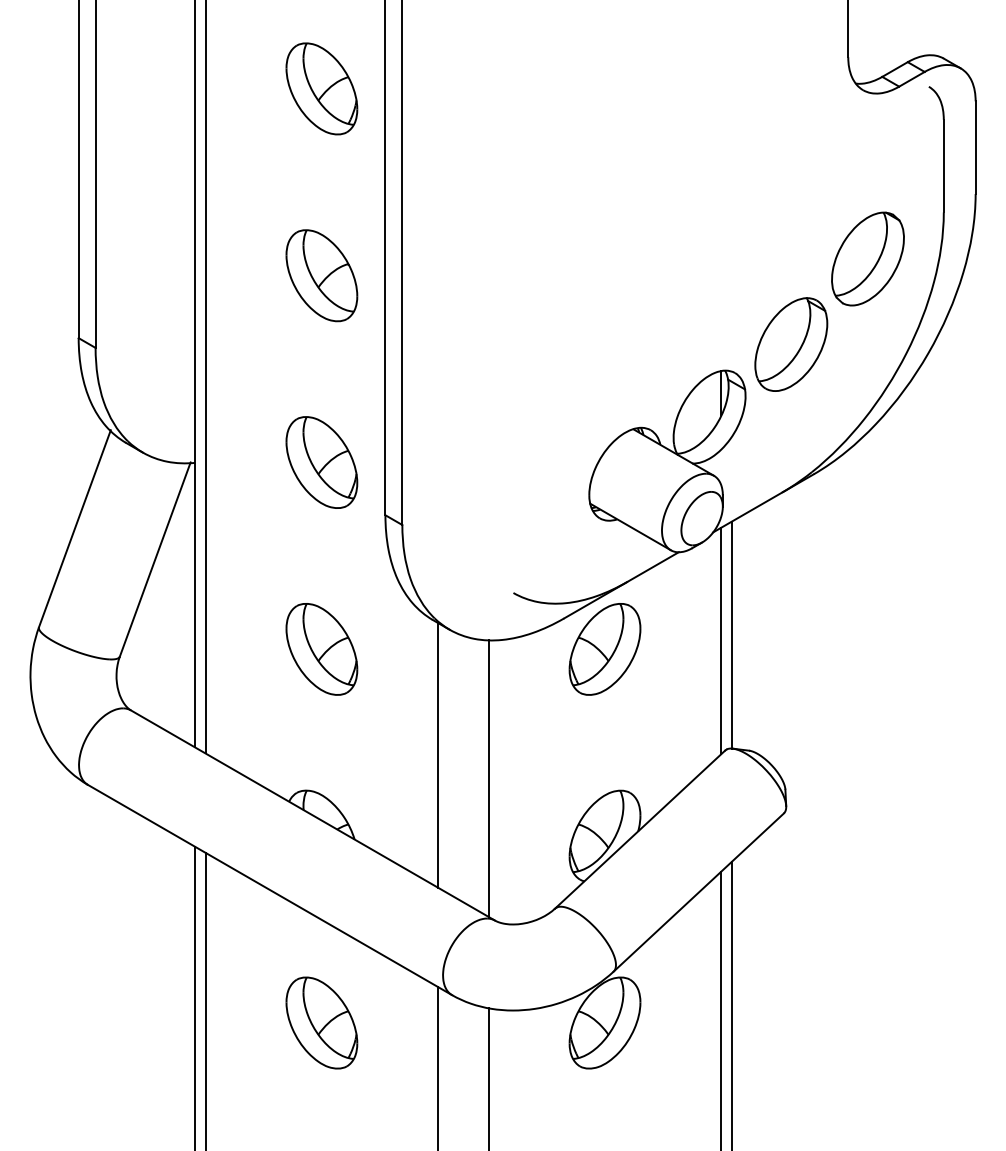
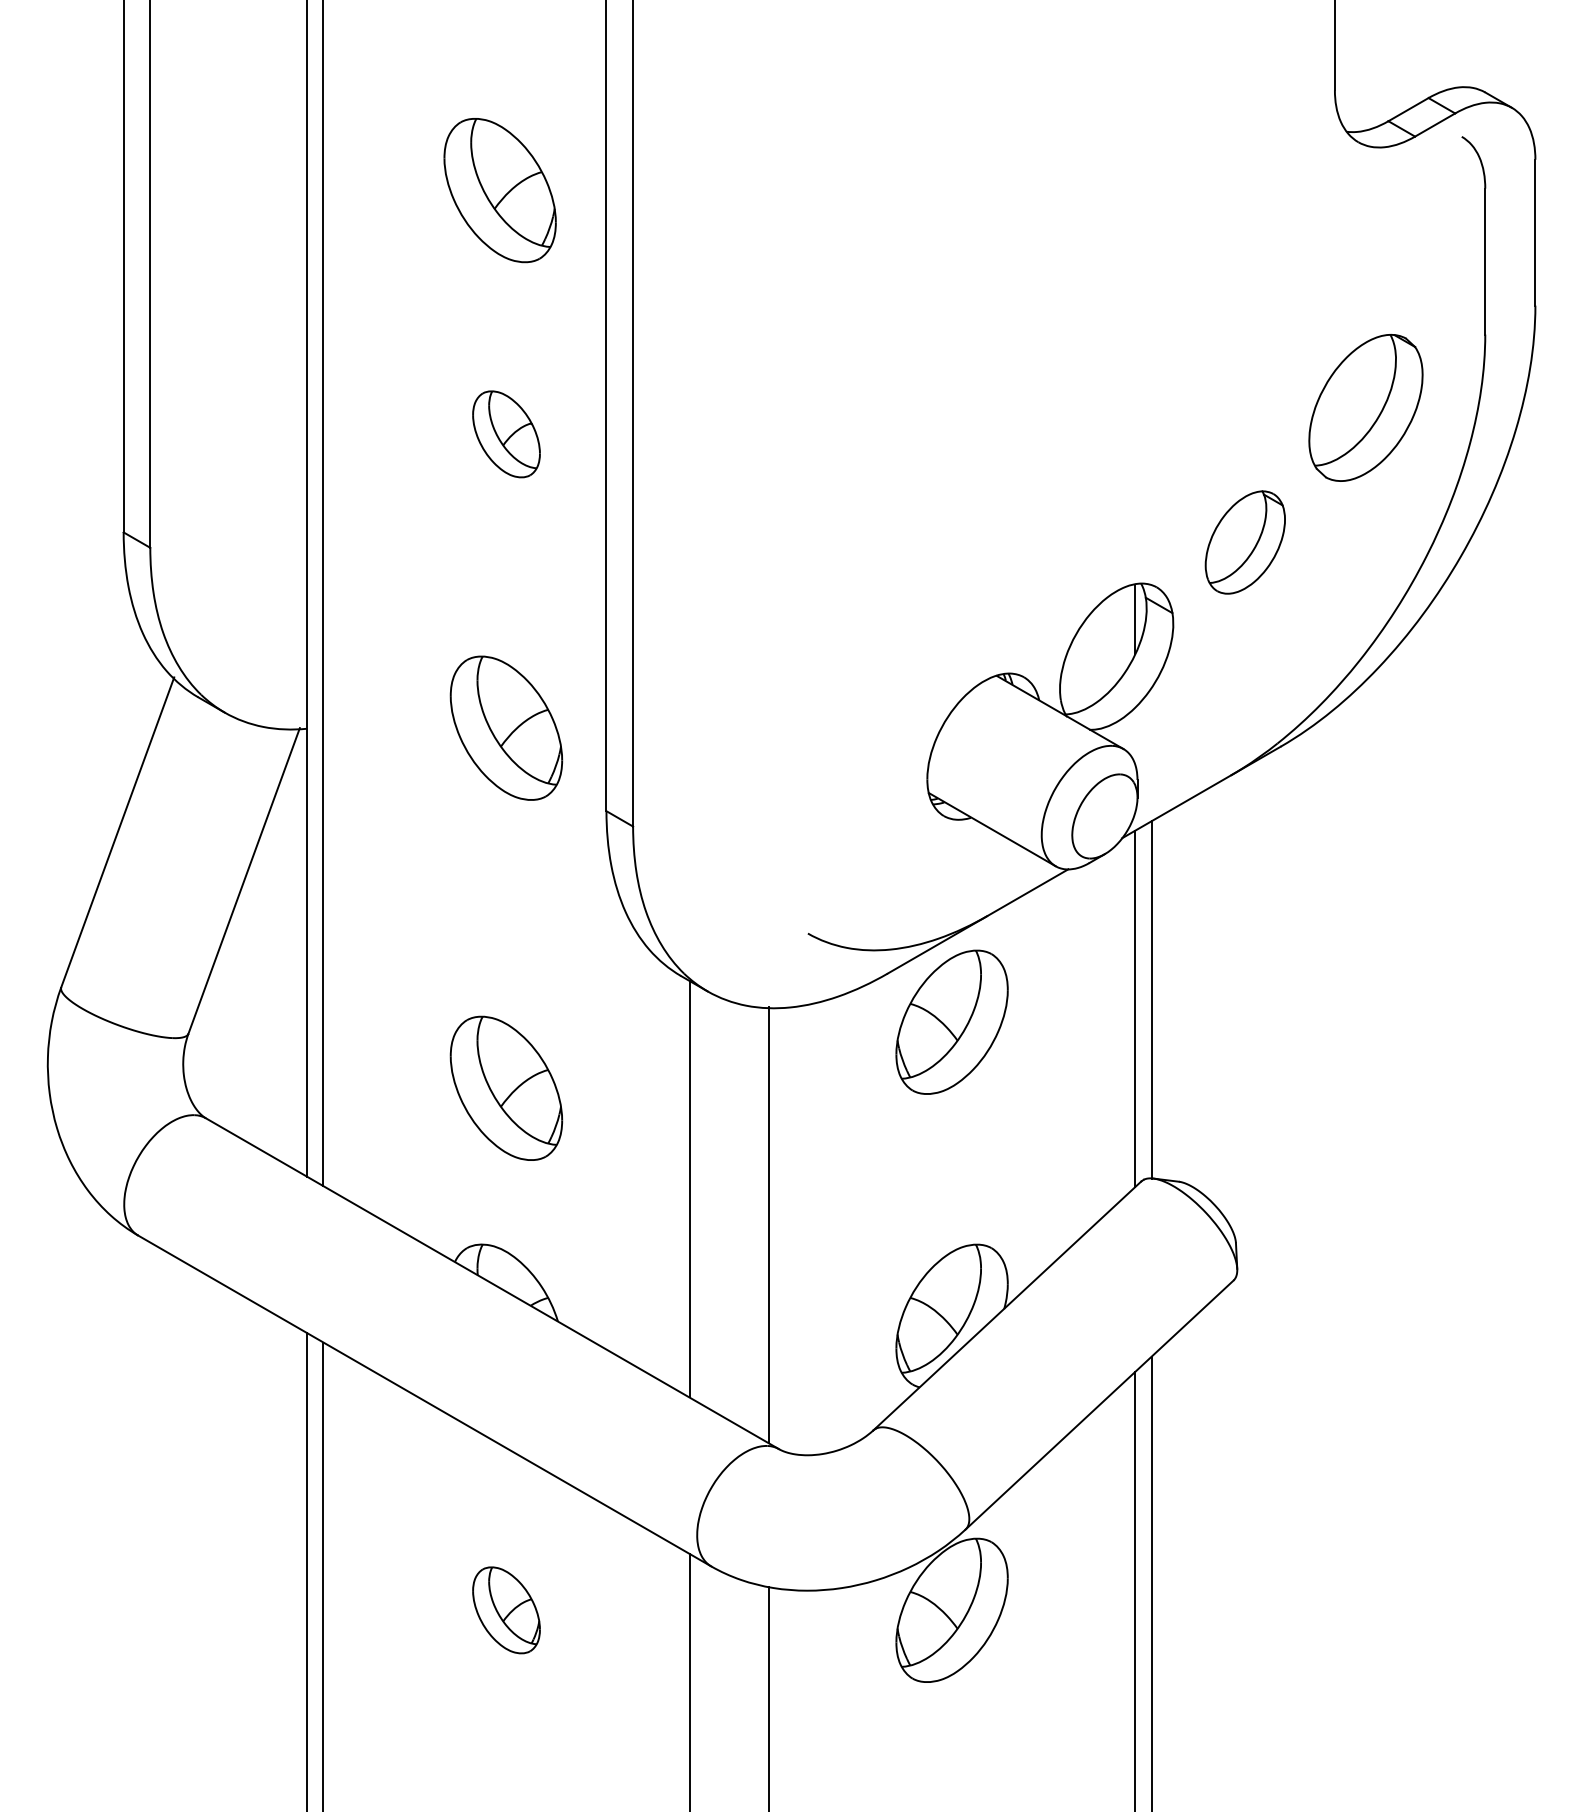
part: (321, 88) -> (499, 189), moved
part: (321, 275) -> (505, 433), size x0.6
part: (791, 344) -> (1245, 542), size x0.7
part: (321, 649) -> (505, 1088), moved
part: (321, 1022) -> (505, 1609), size x0.6

